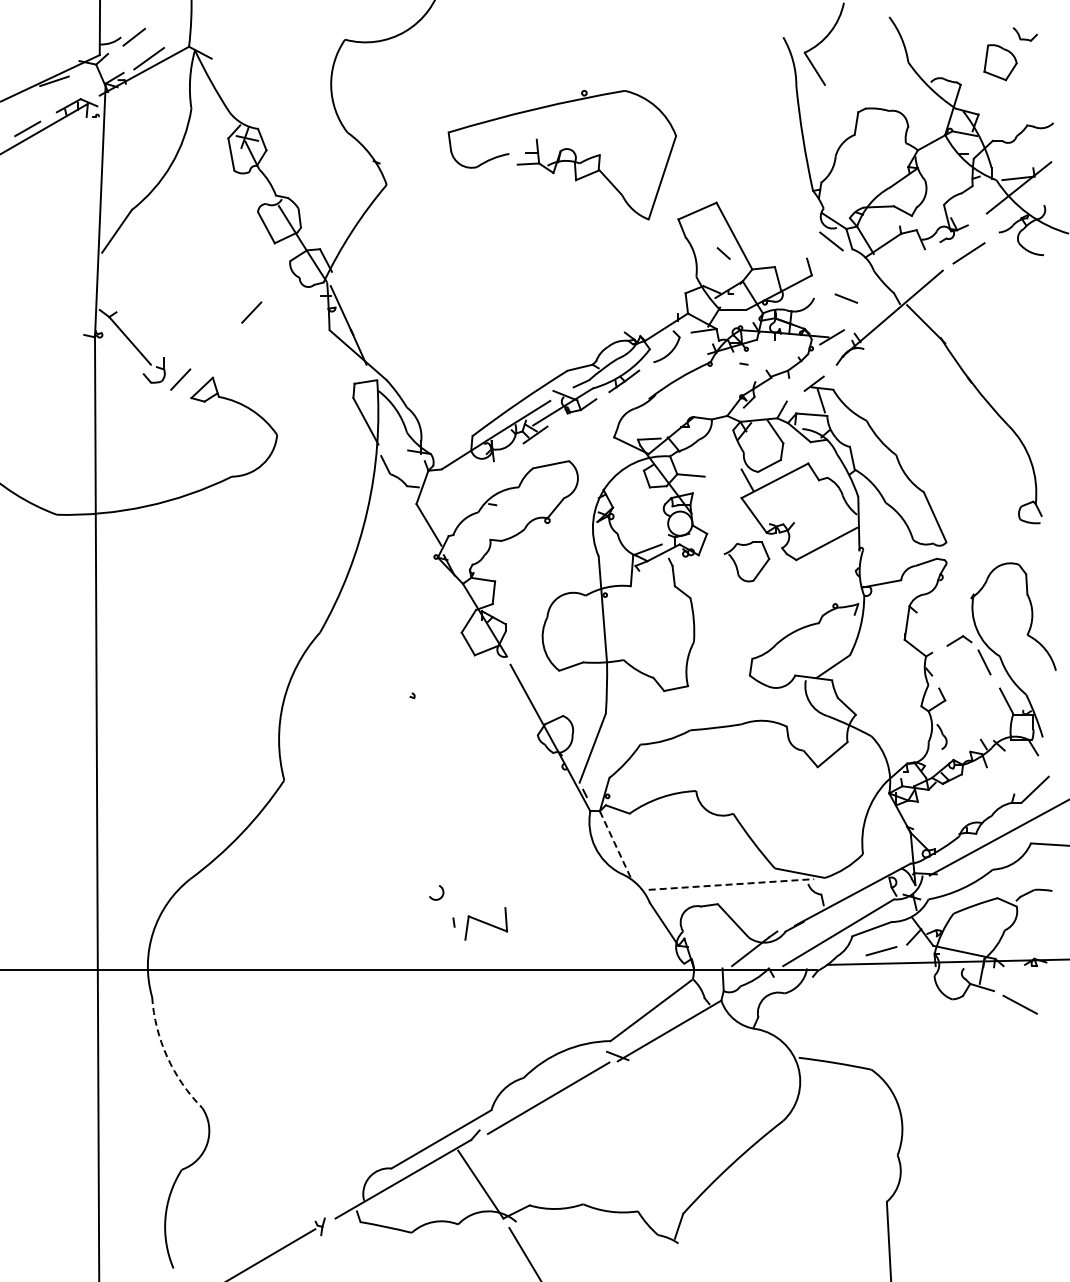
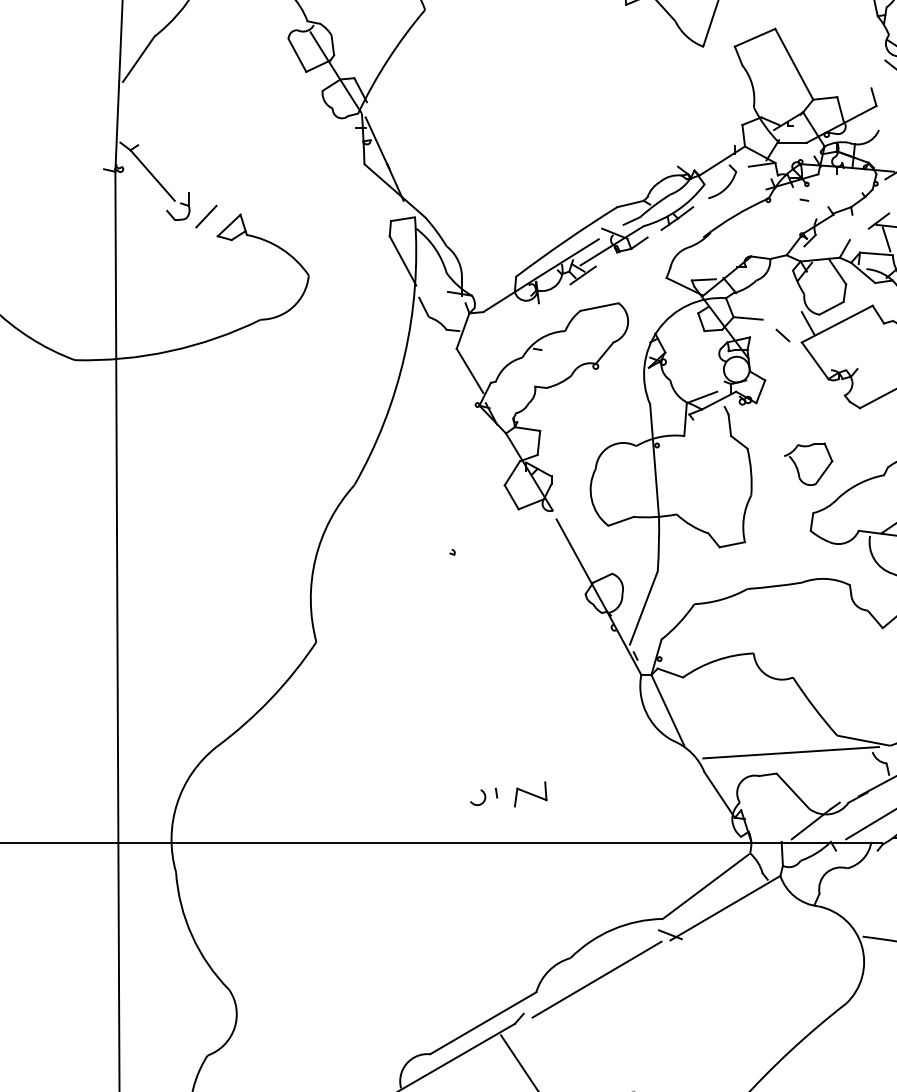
line: (723, 253) -> (782, 335), moved
line: (251, 312) -> (281, 145), removed
part: (746, 561) -> (808, 463), moved
line: (615, 844) -> (668, 710), dashed -> solid
line: (731, 884) -> (791, 752), dashed -> solid
arc: (441, 889) -> (483, 794), moved
part: (485, 923) -> (529, 794), size x0.71
arc: (167, 1056) -> (192, 935), dashed -> solid

